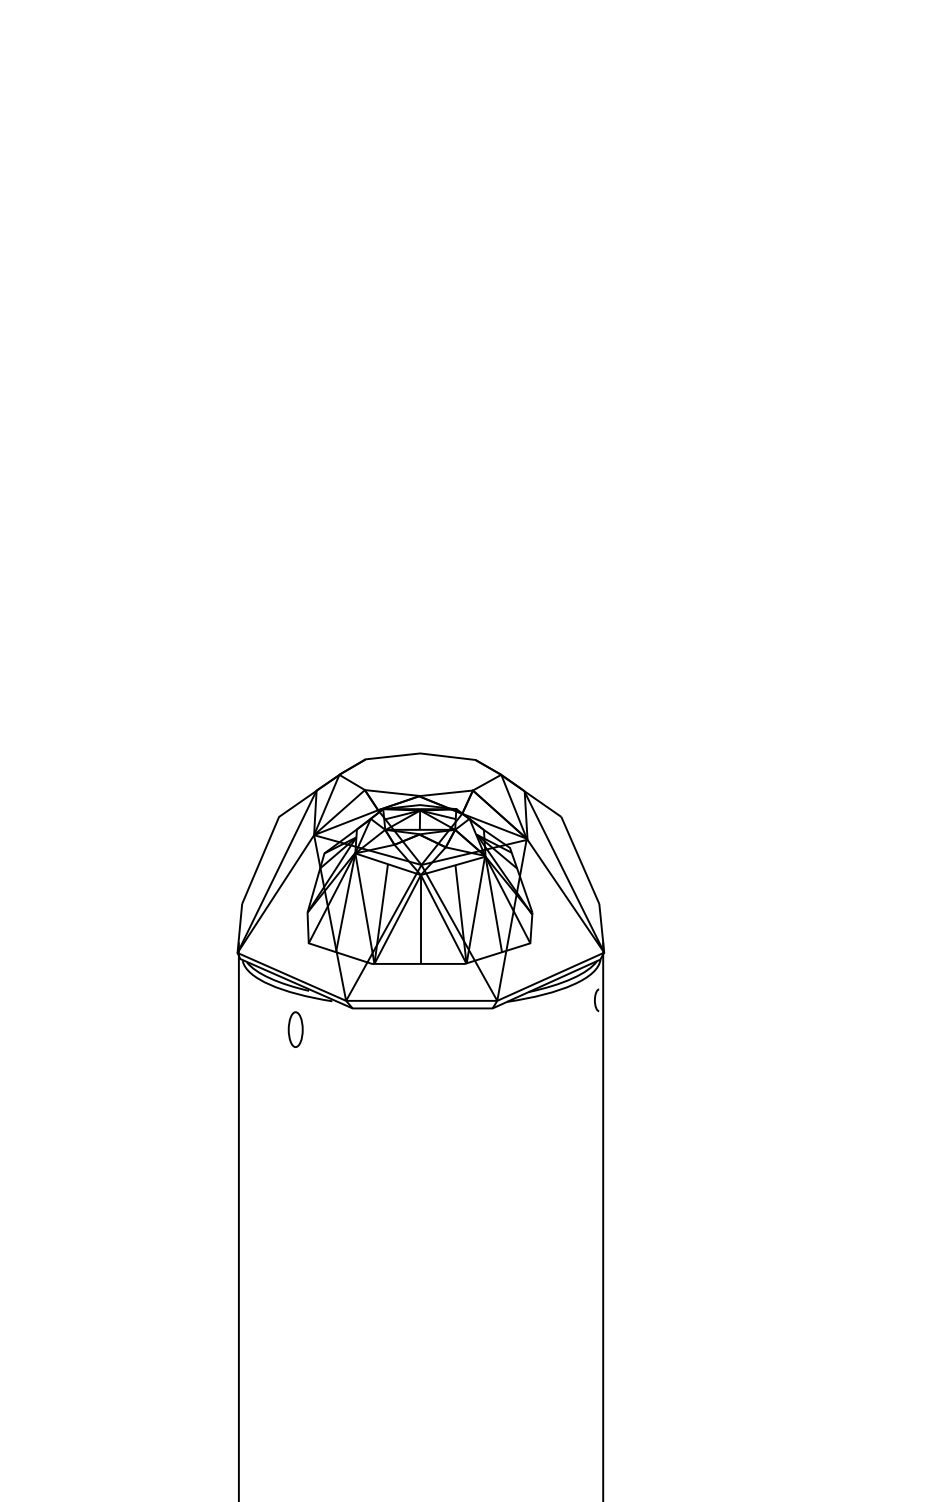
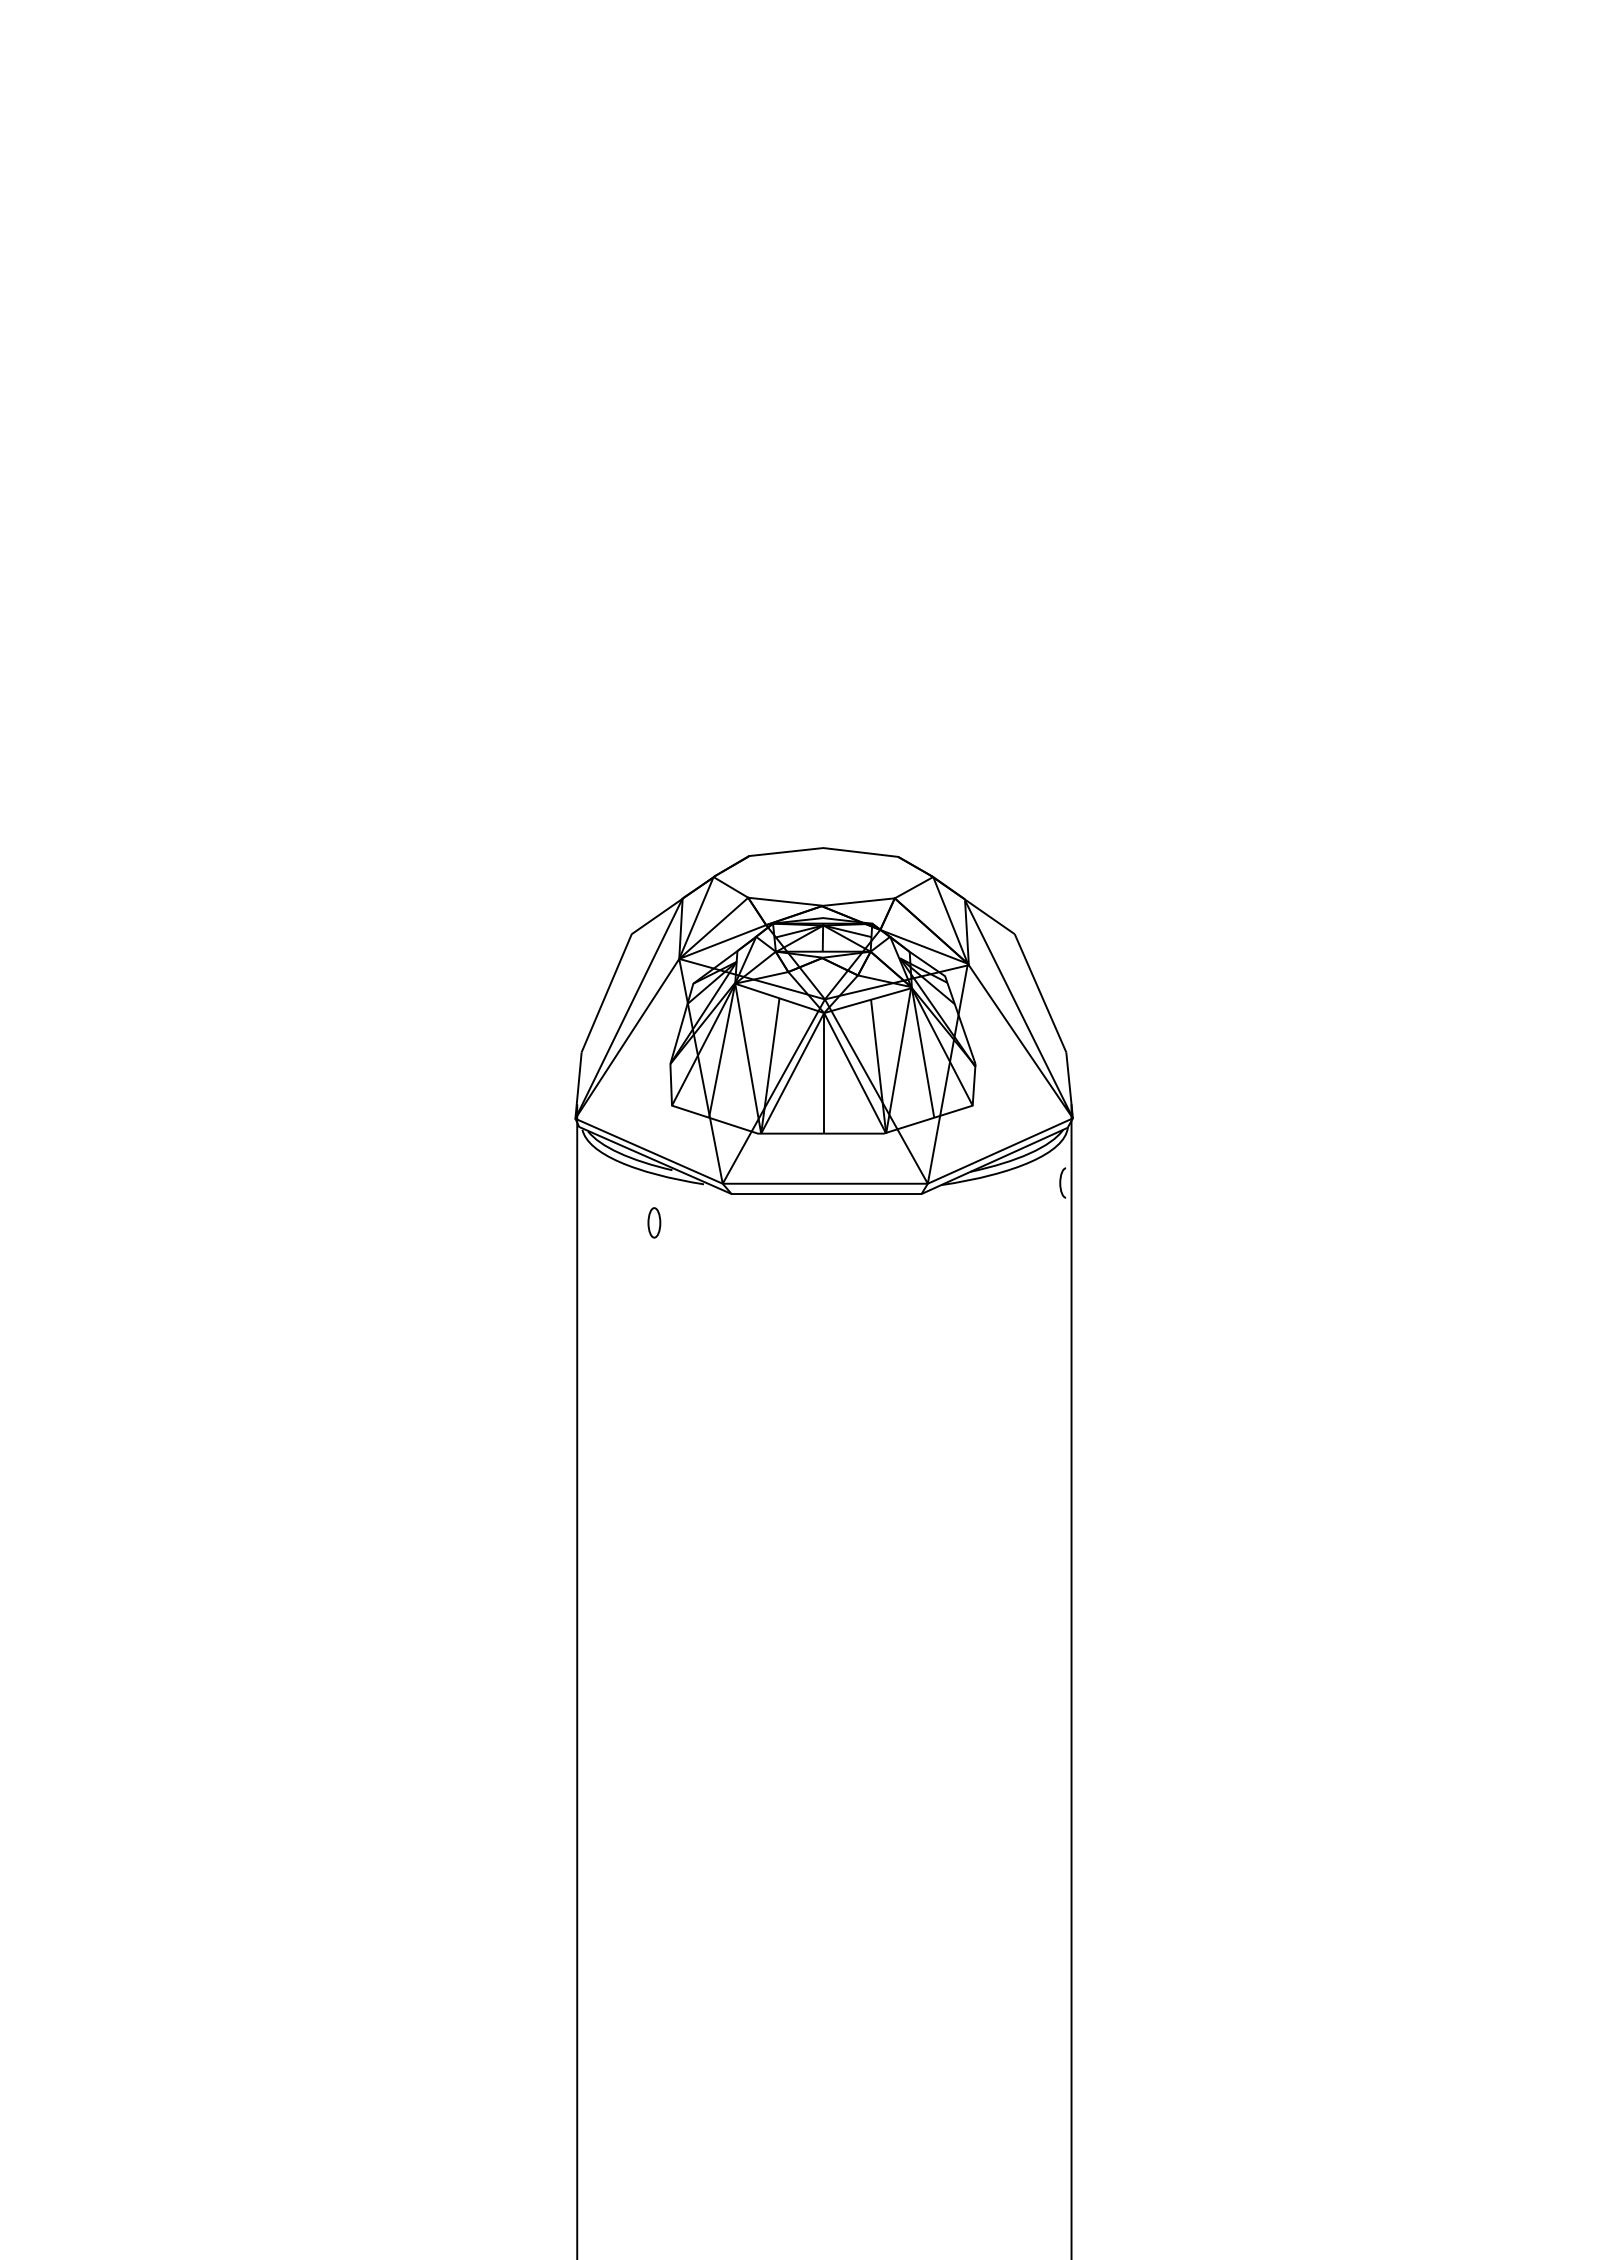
part: (295, 1029) -> (654, 1222), size x0.62

